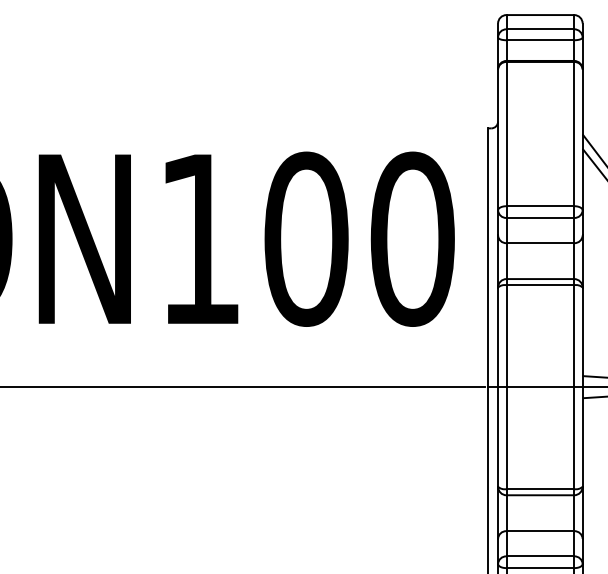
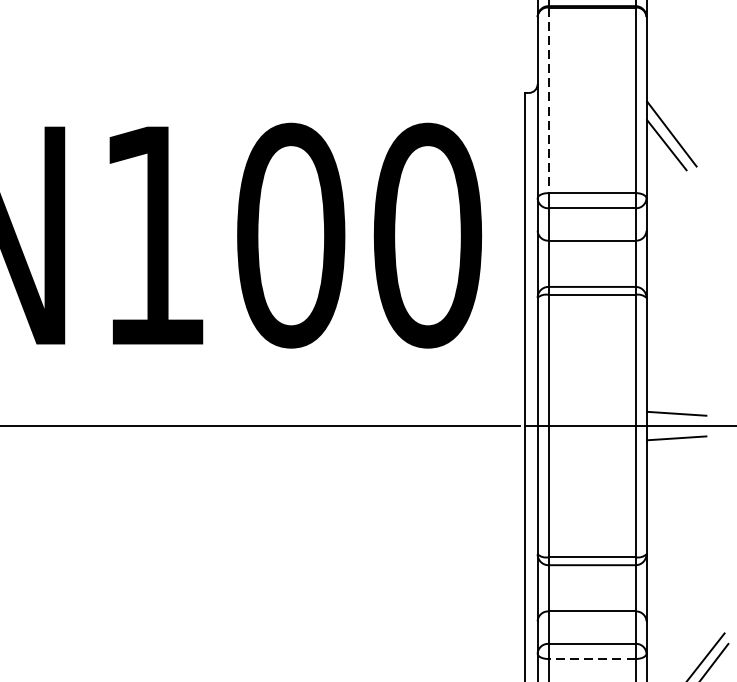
line: (506, 134) -> (548, 100), solid -> dashed
line: (540, 568) -> (592, 659), solid -> dashed

